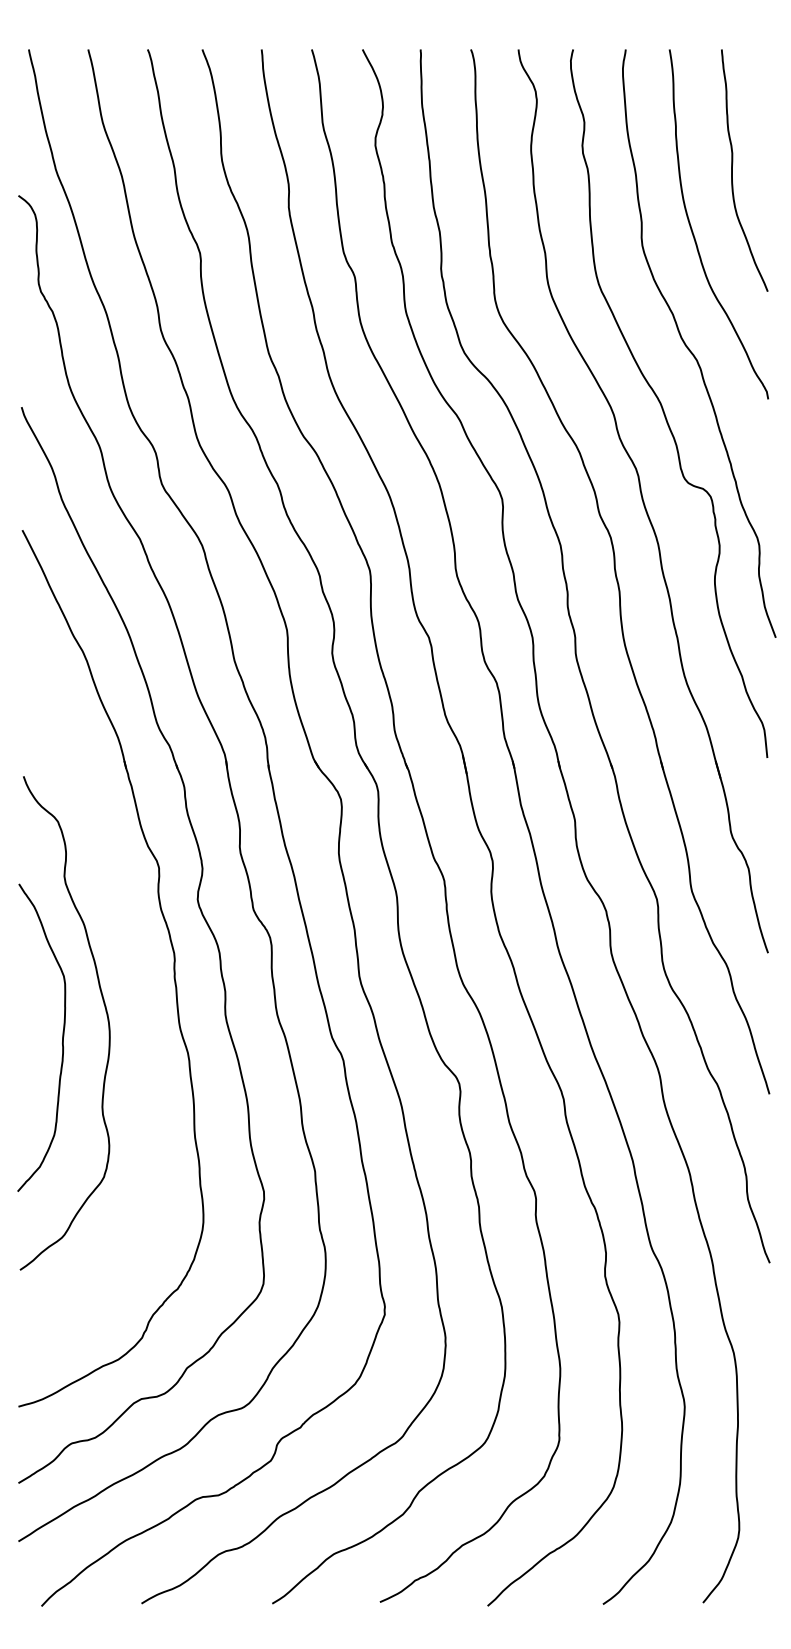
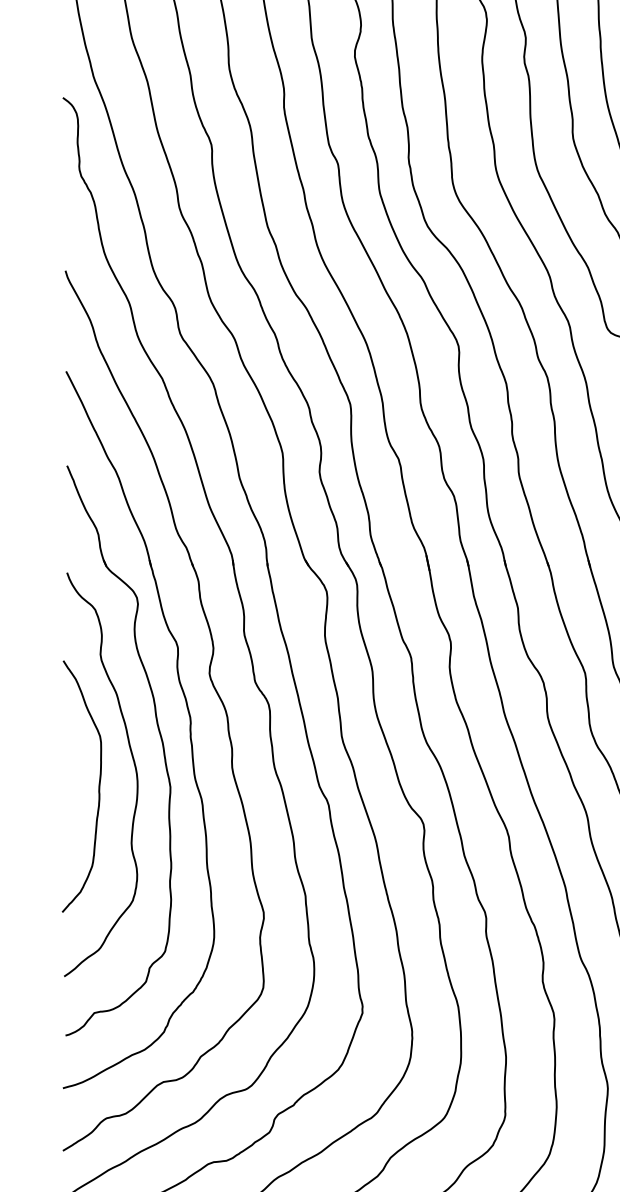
part: (138, 981) -> (161, 740), added

